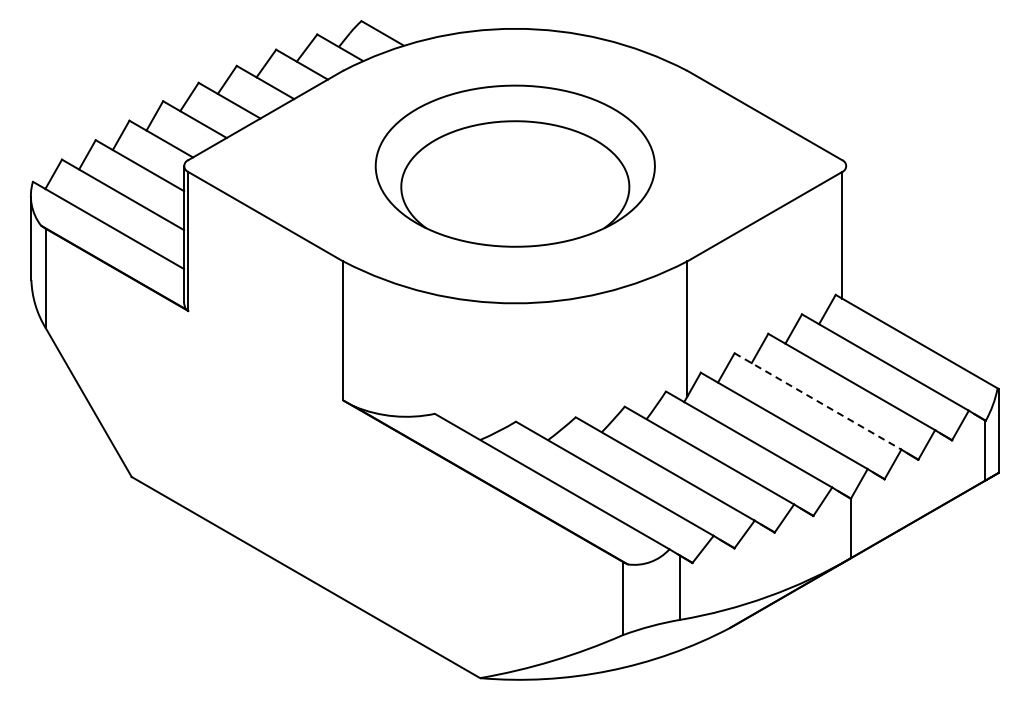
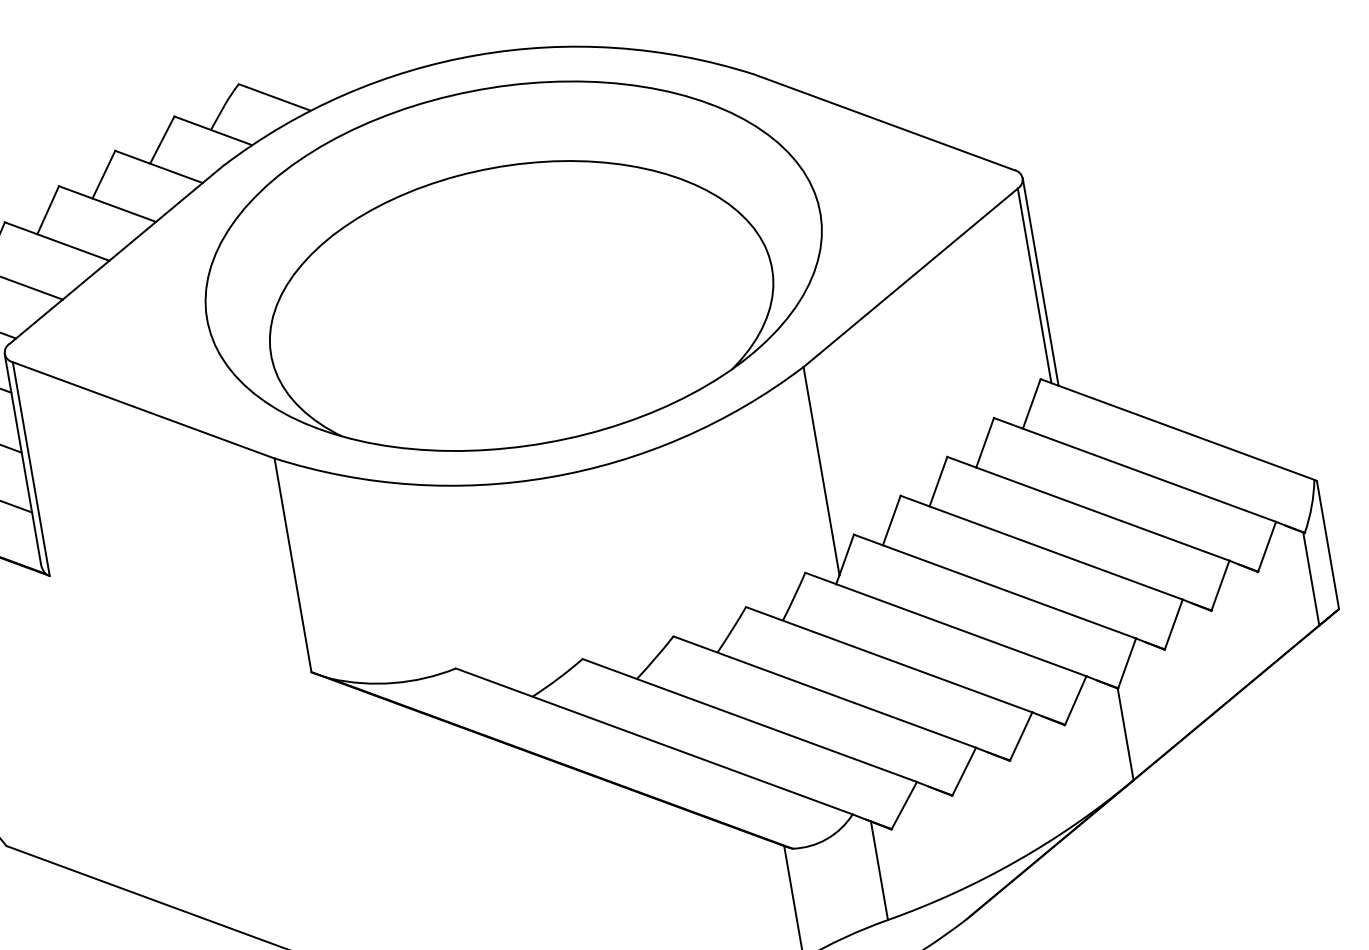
part: (515, 166) -> (514, 266), size x1.43
line: (846, 233) -> (1040, 281), added
line: (818, 401) -> (1042, 547), dashed -> solid

